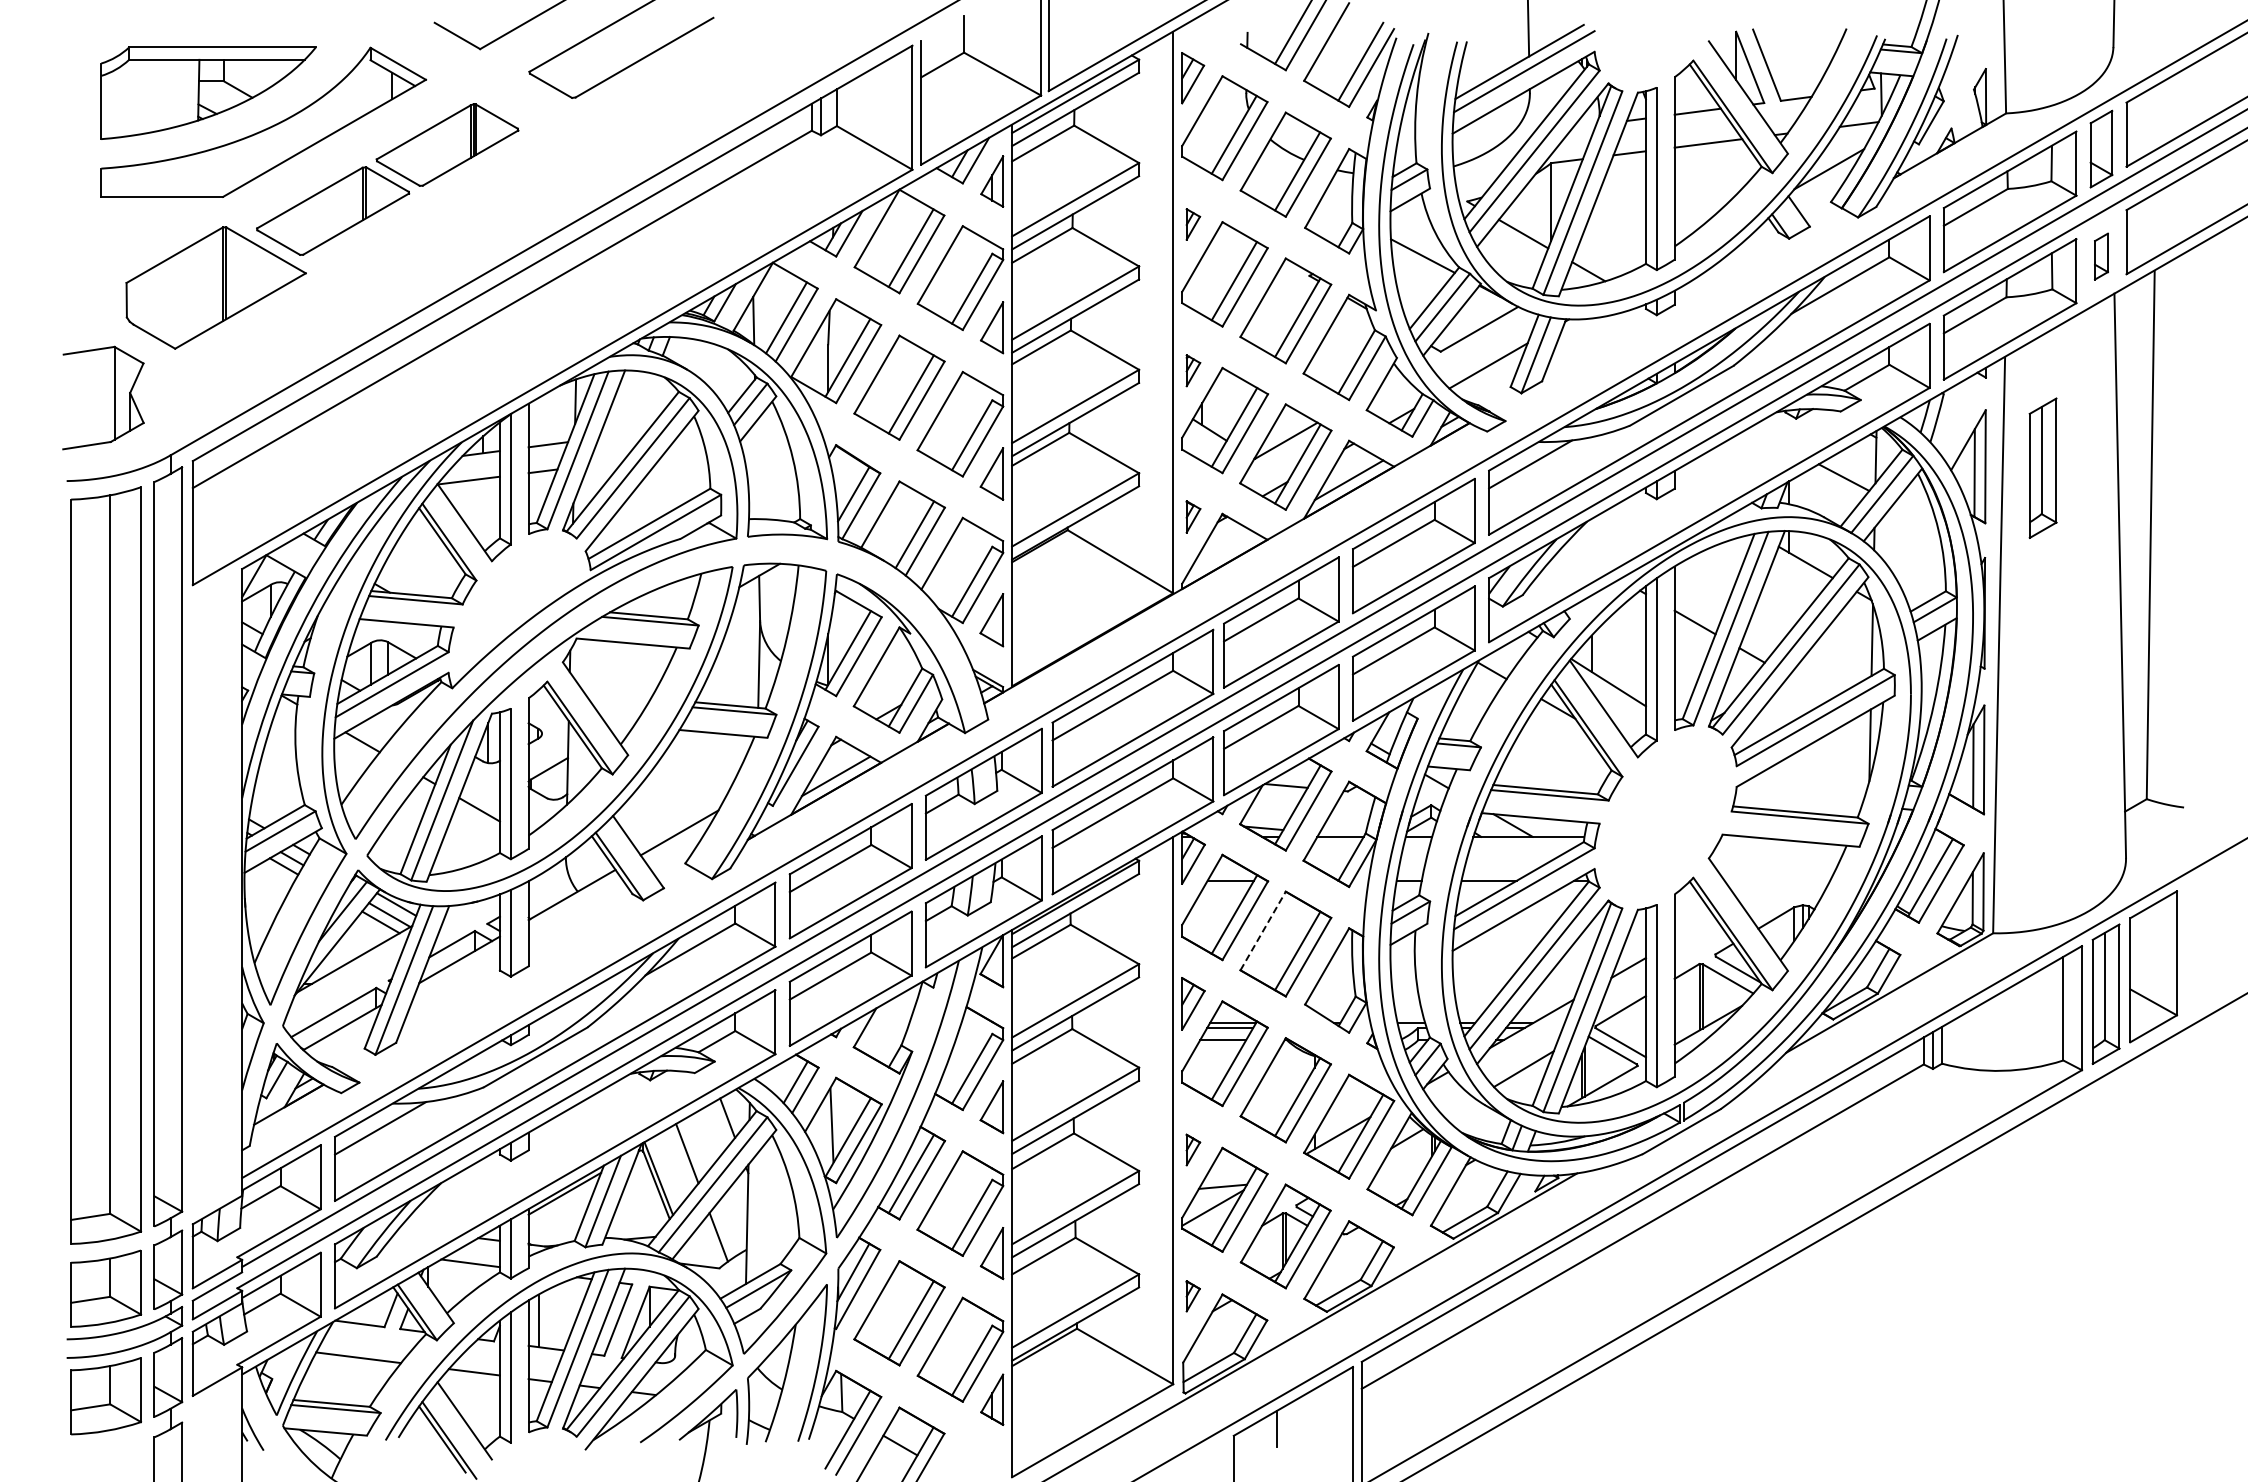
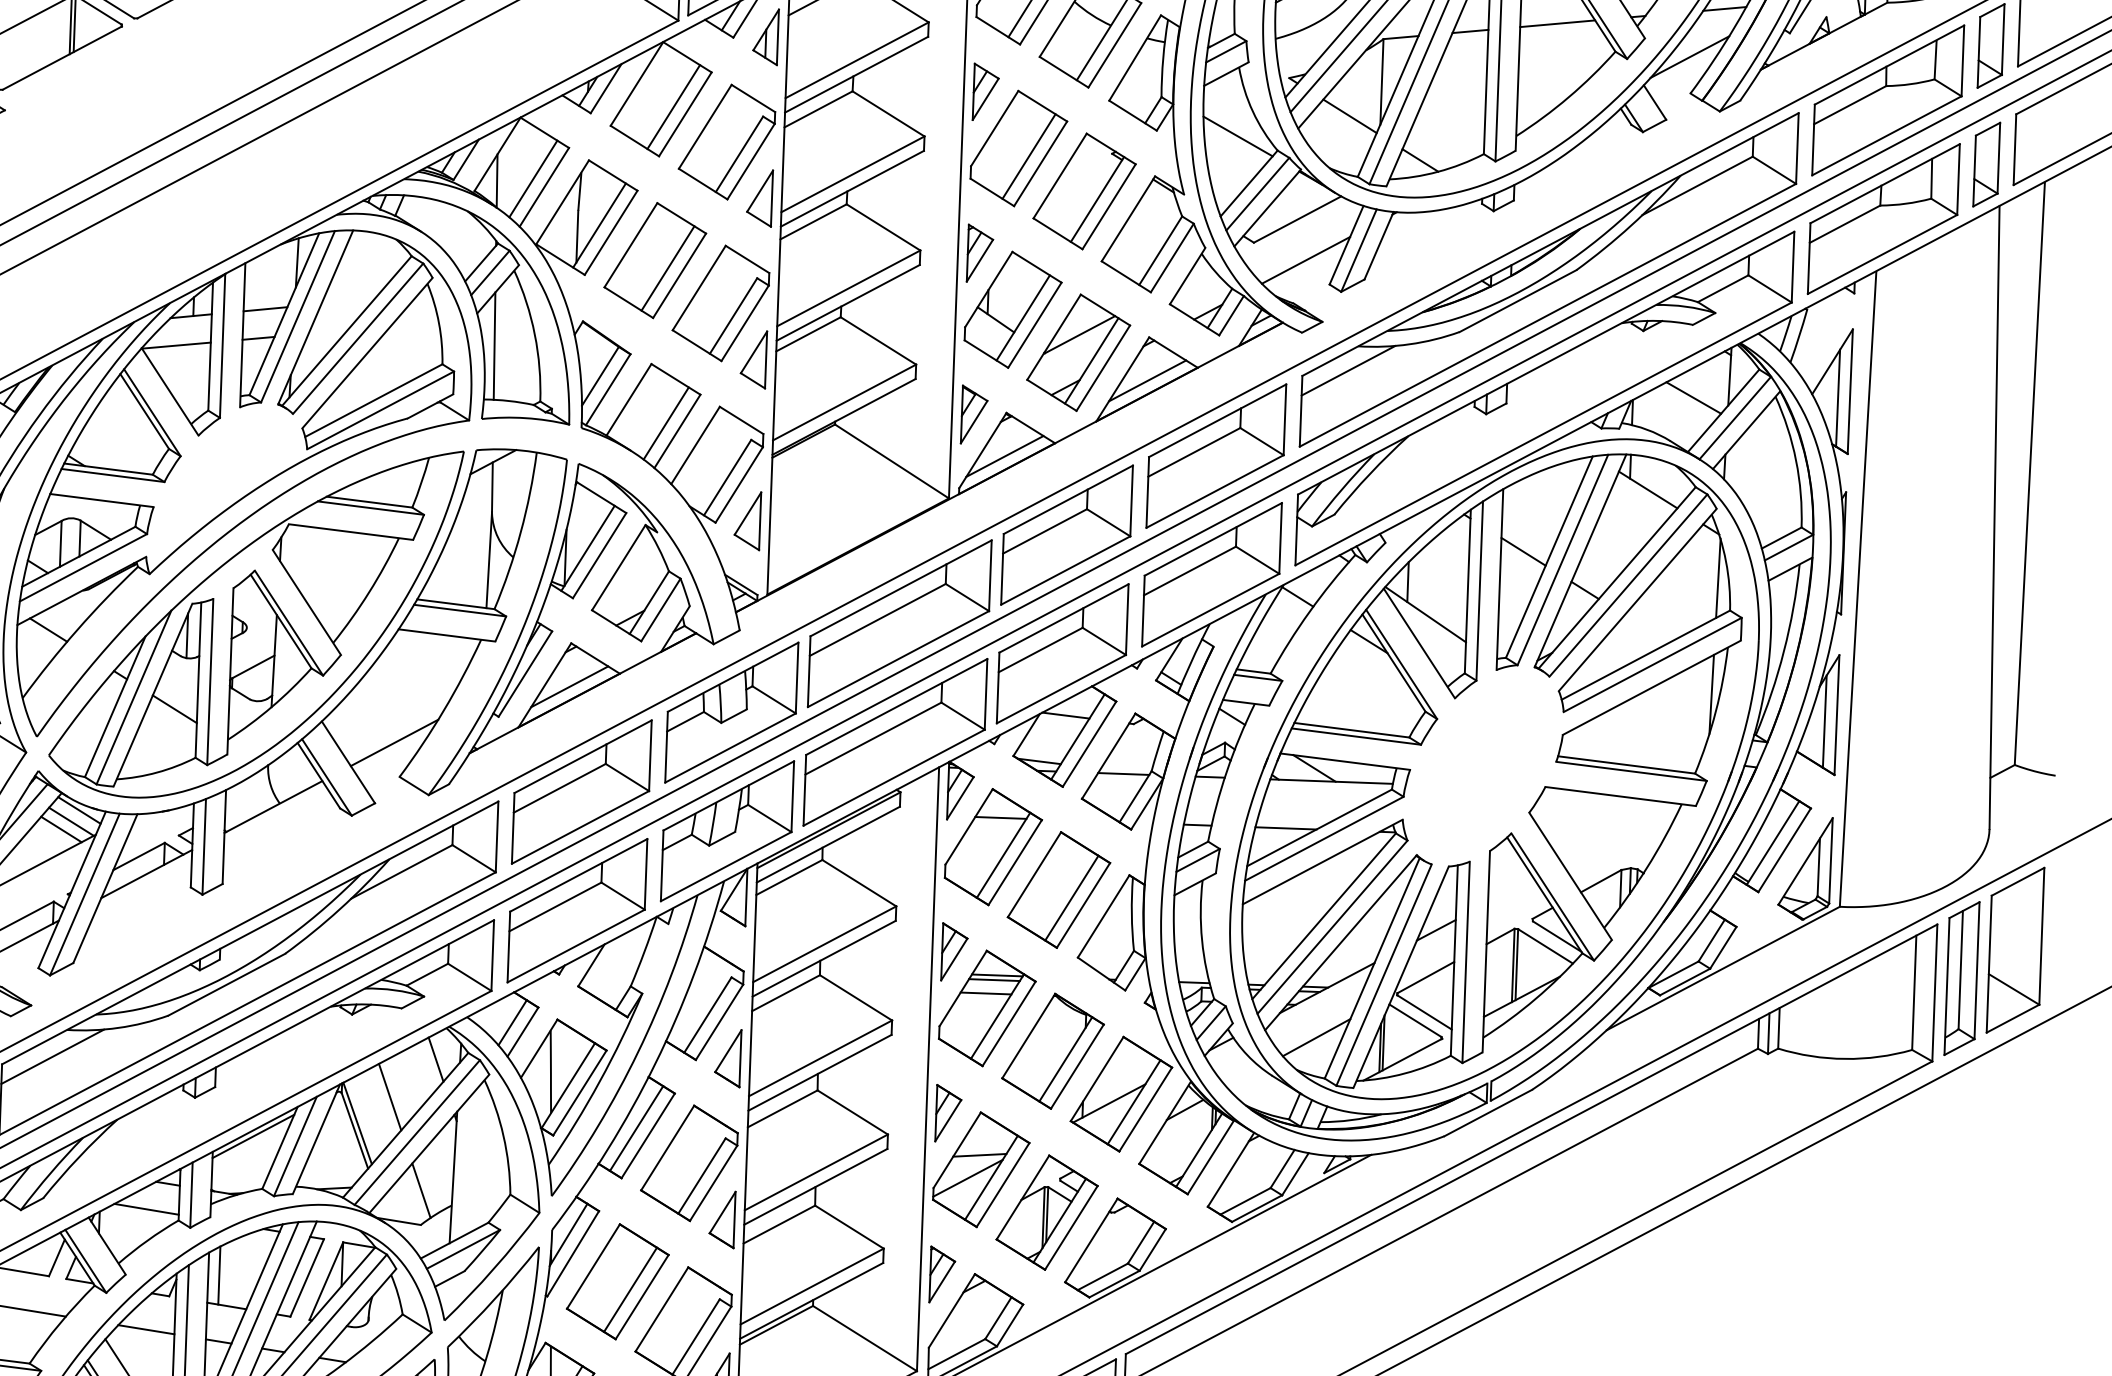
part: (1193, 224) -> (986, 92), size x1.67
part: (2101, 256) -> (1986, 164), size x1.67
part: (1193, 370) -> (980, 253), size x1.67
part: (2042, 467) -> (1913, 394), removed
line: (756, 470) -> (494, 346), added
part: (1193, 516) -> (974, 414), size x1.67
line: (1222, 553) -> (1004, 456), added
line: (1263, 930) -> (1034, 874), dashed -> solid
part: (1193, 1149) -> (948, 1112), size x1.67
part: (1193, 1296) -> (942, 1275), size x1.67

